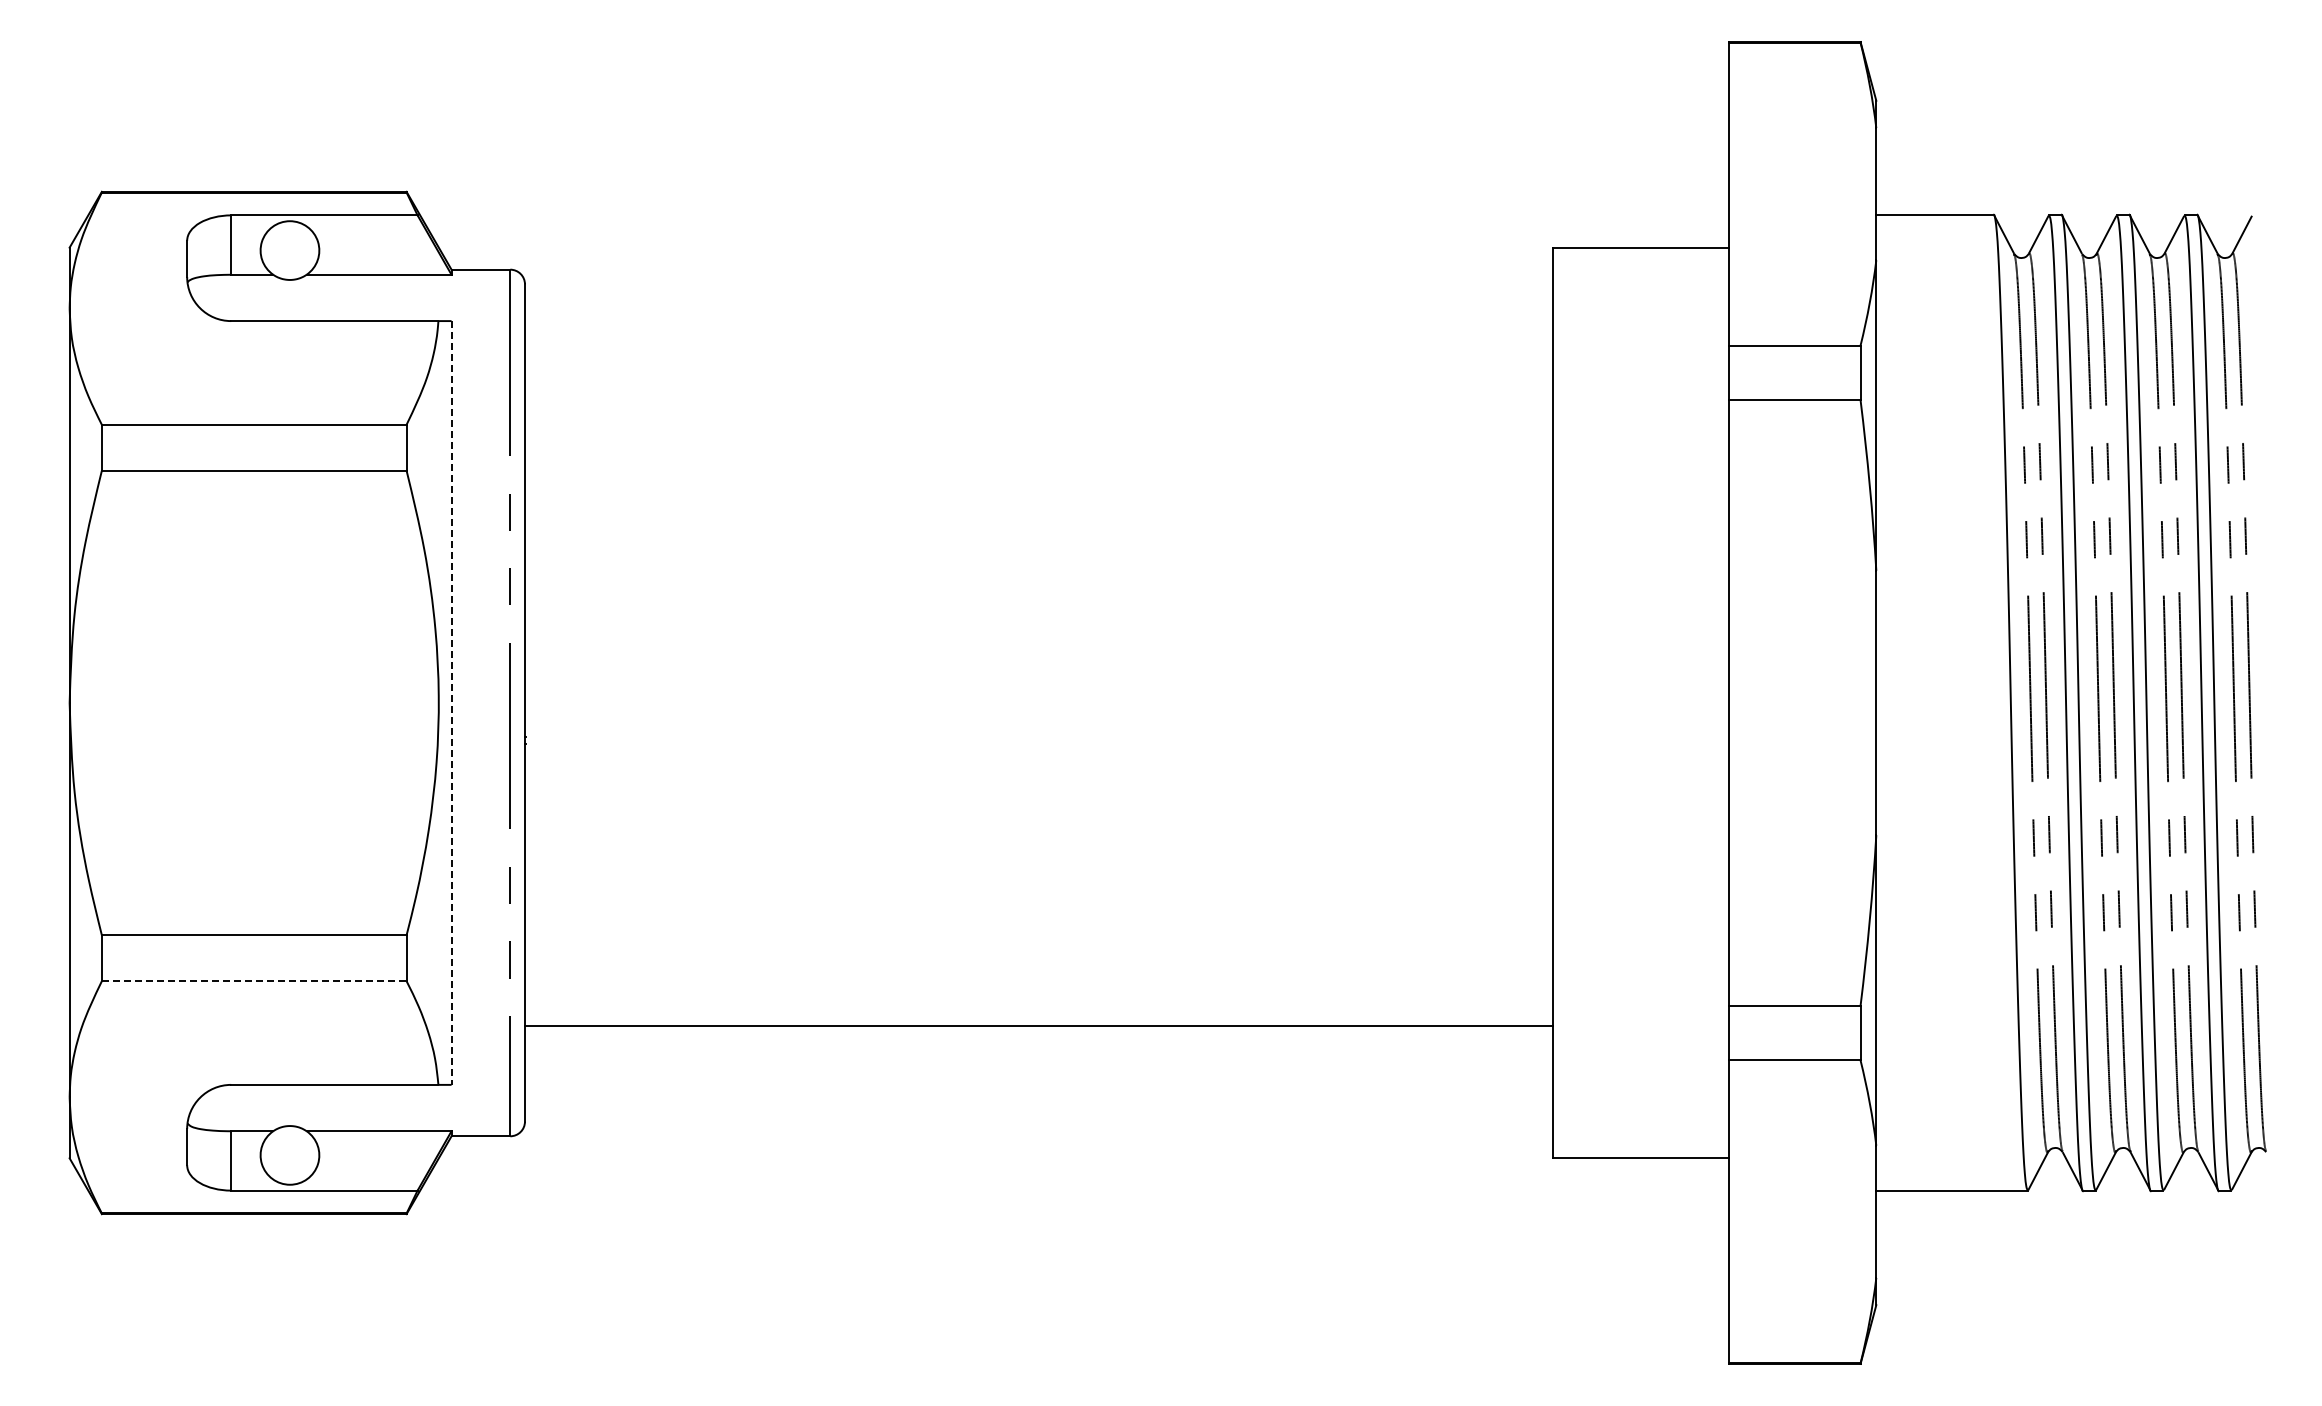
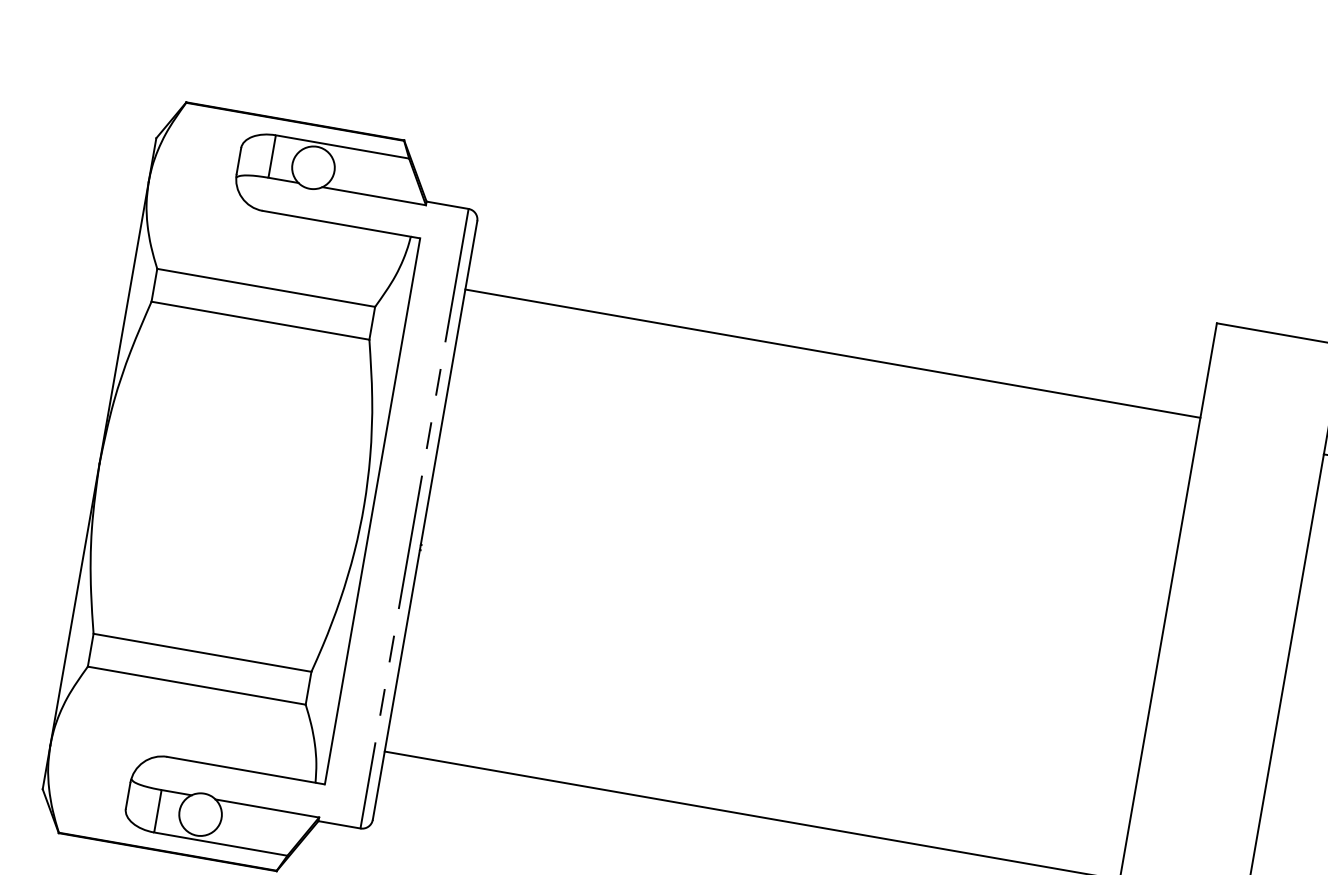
line: (1038, 379) -> (832, 353), added
line: (451, 702) -> (372, 511), dashed -> solid
line: (254, 981) -> (196, 685), dashed -> solid

